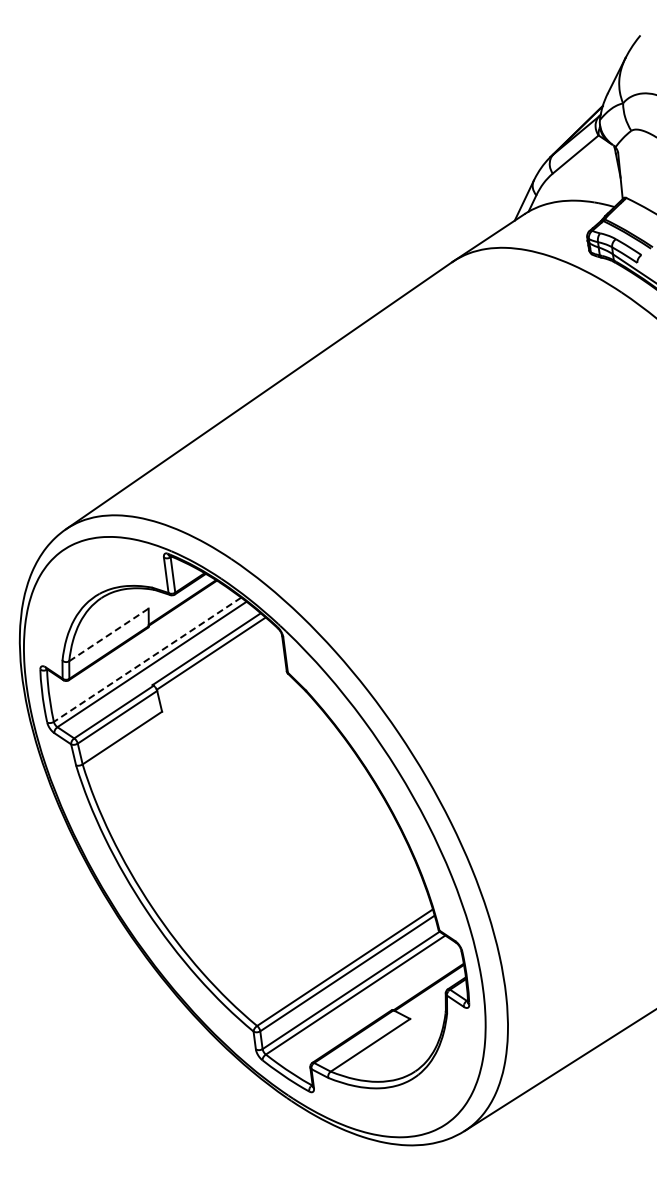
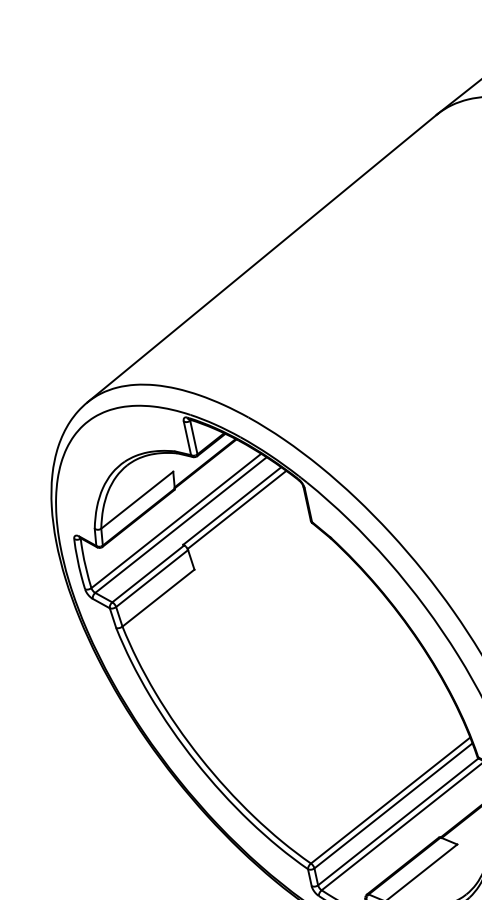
line: (108, 634) -> (136, 499), dashed -> solid
line: (147, 660) -> (176, 521), dashed -> solid

